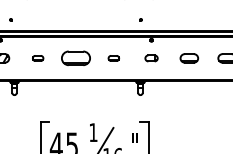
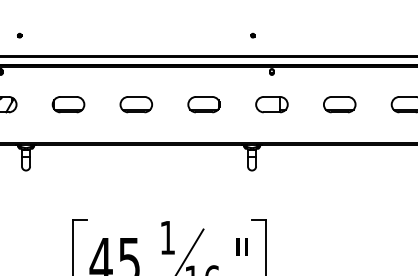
part: (37, 58) -> (67, 104), size x1.67
part: (75, 58) -> (135, 104), size x0.62
part: (113, 58) -> (203, 104), size x1.67
part: (151, 58) -> (271, 104), size x1.43

